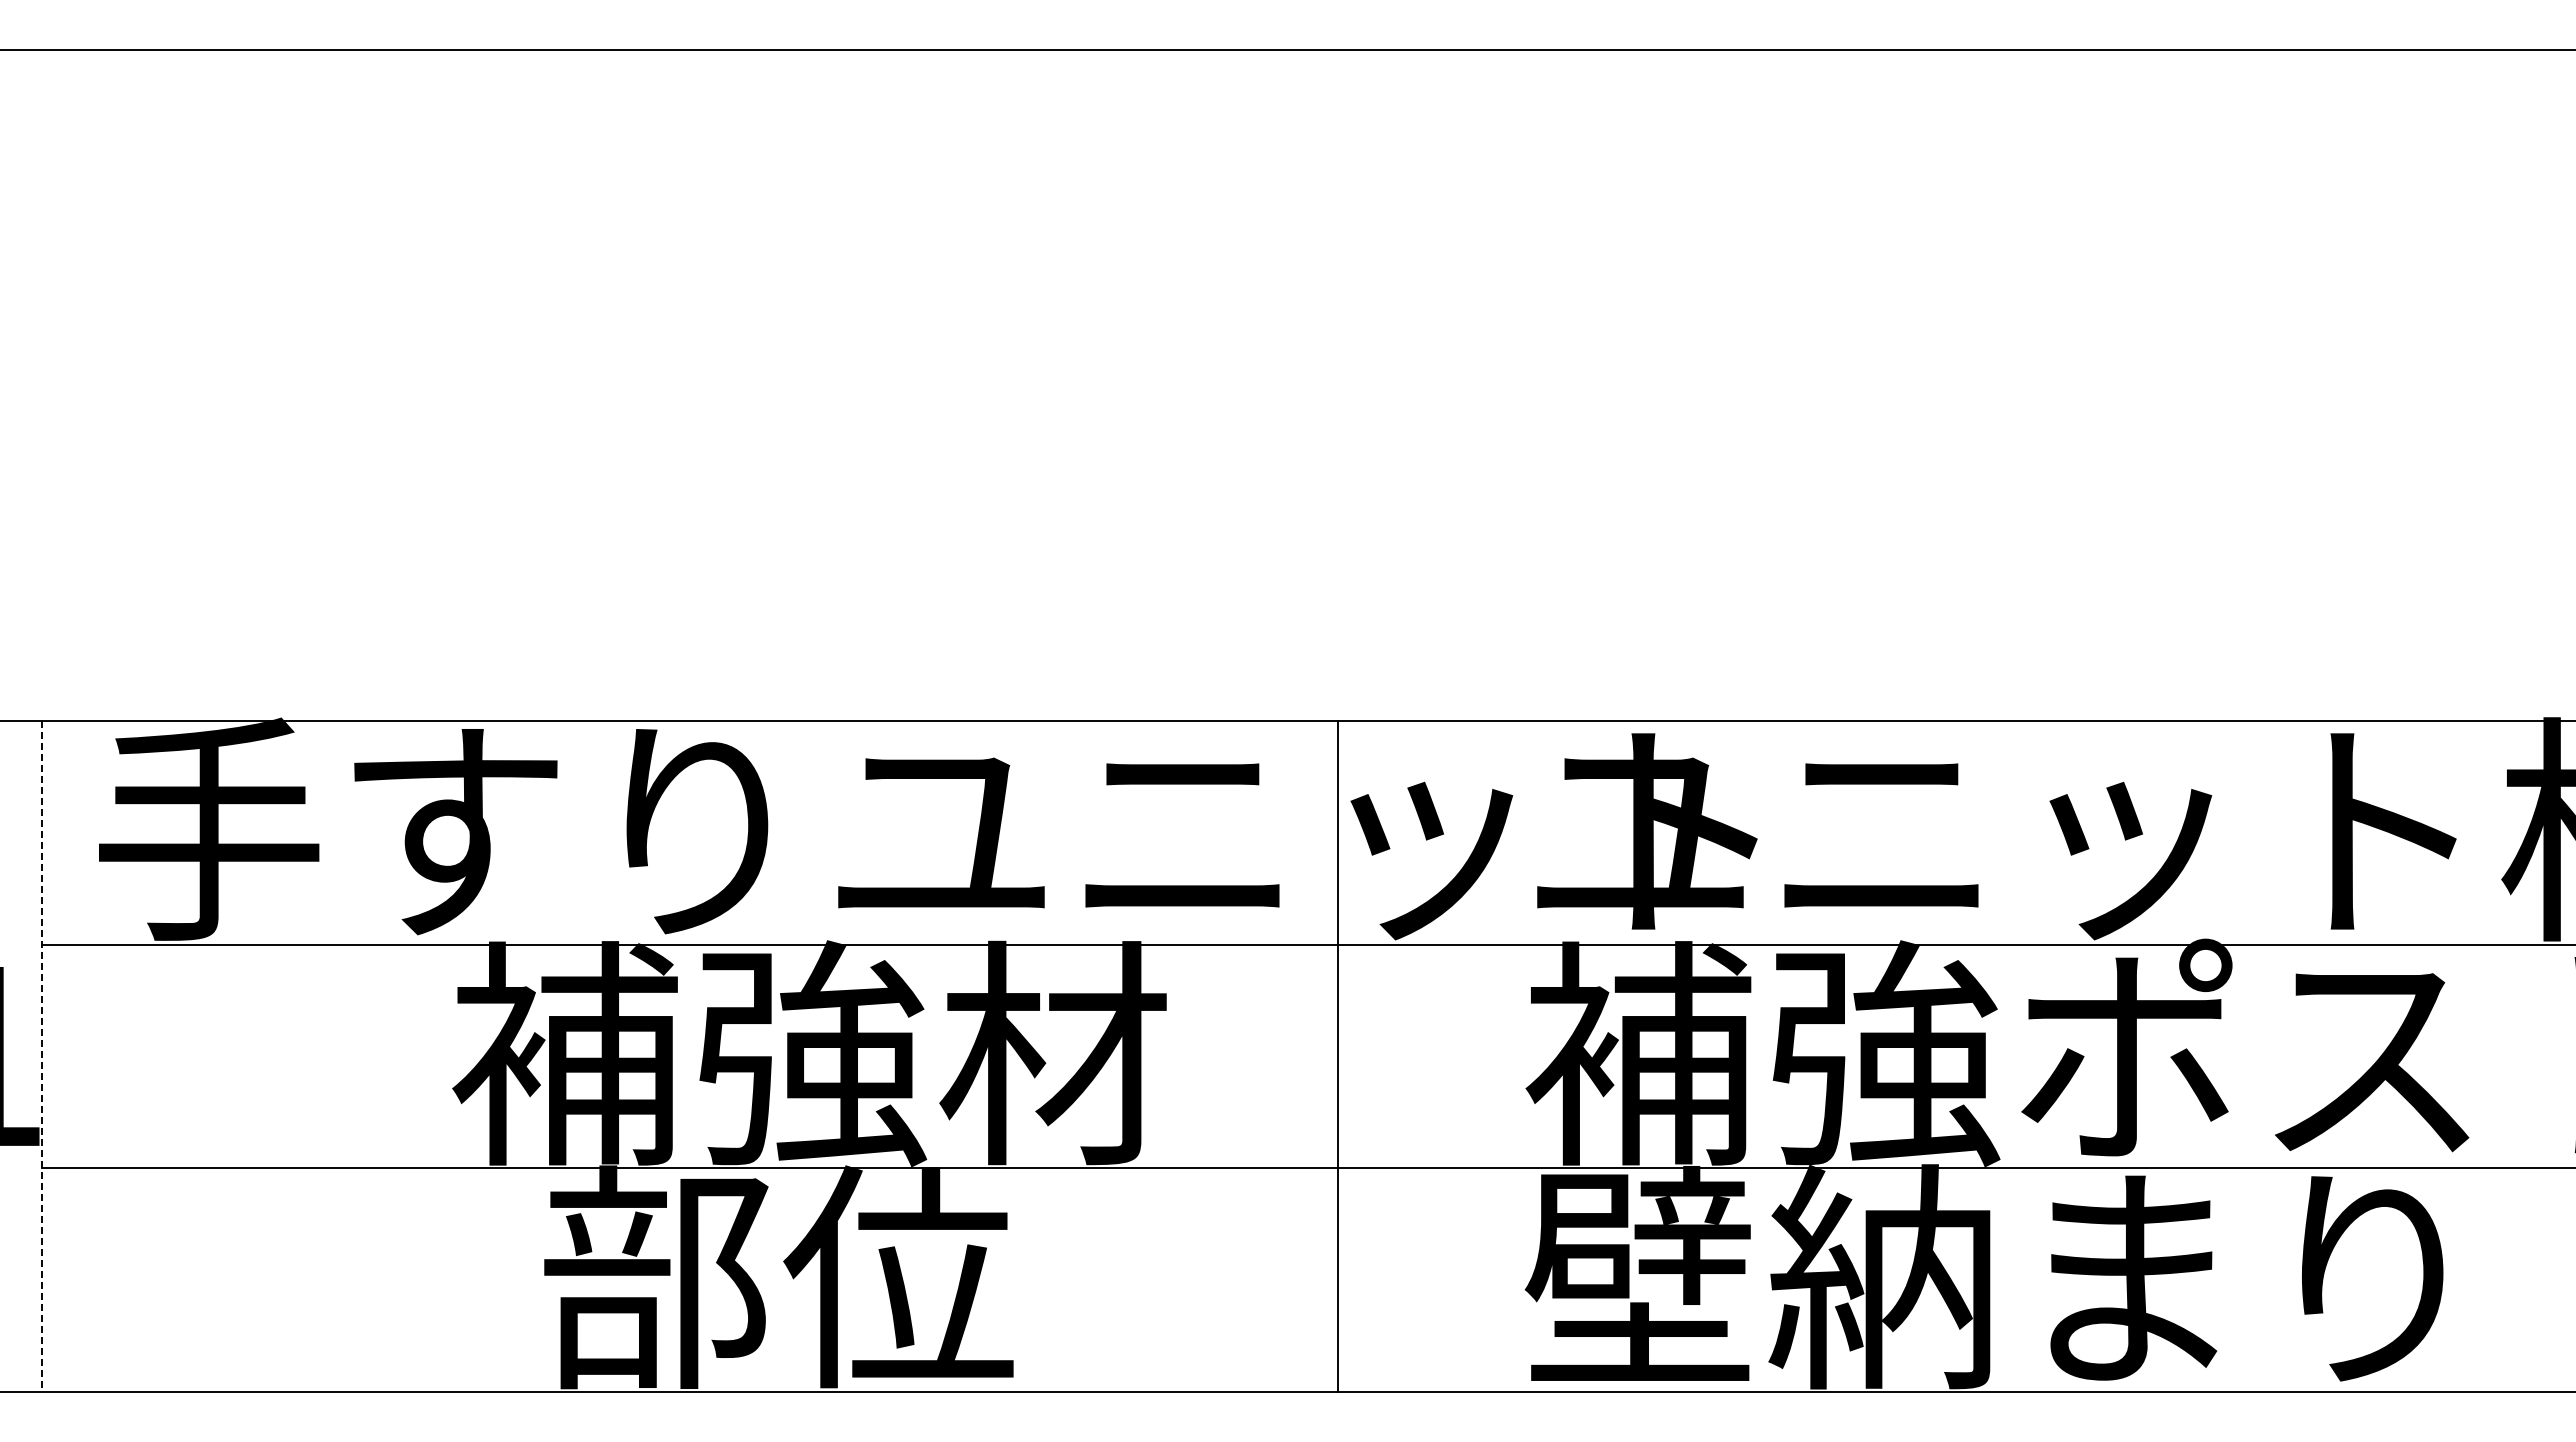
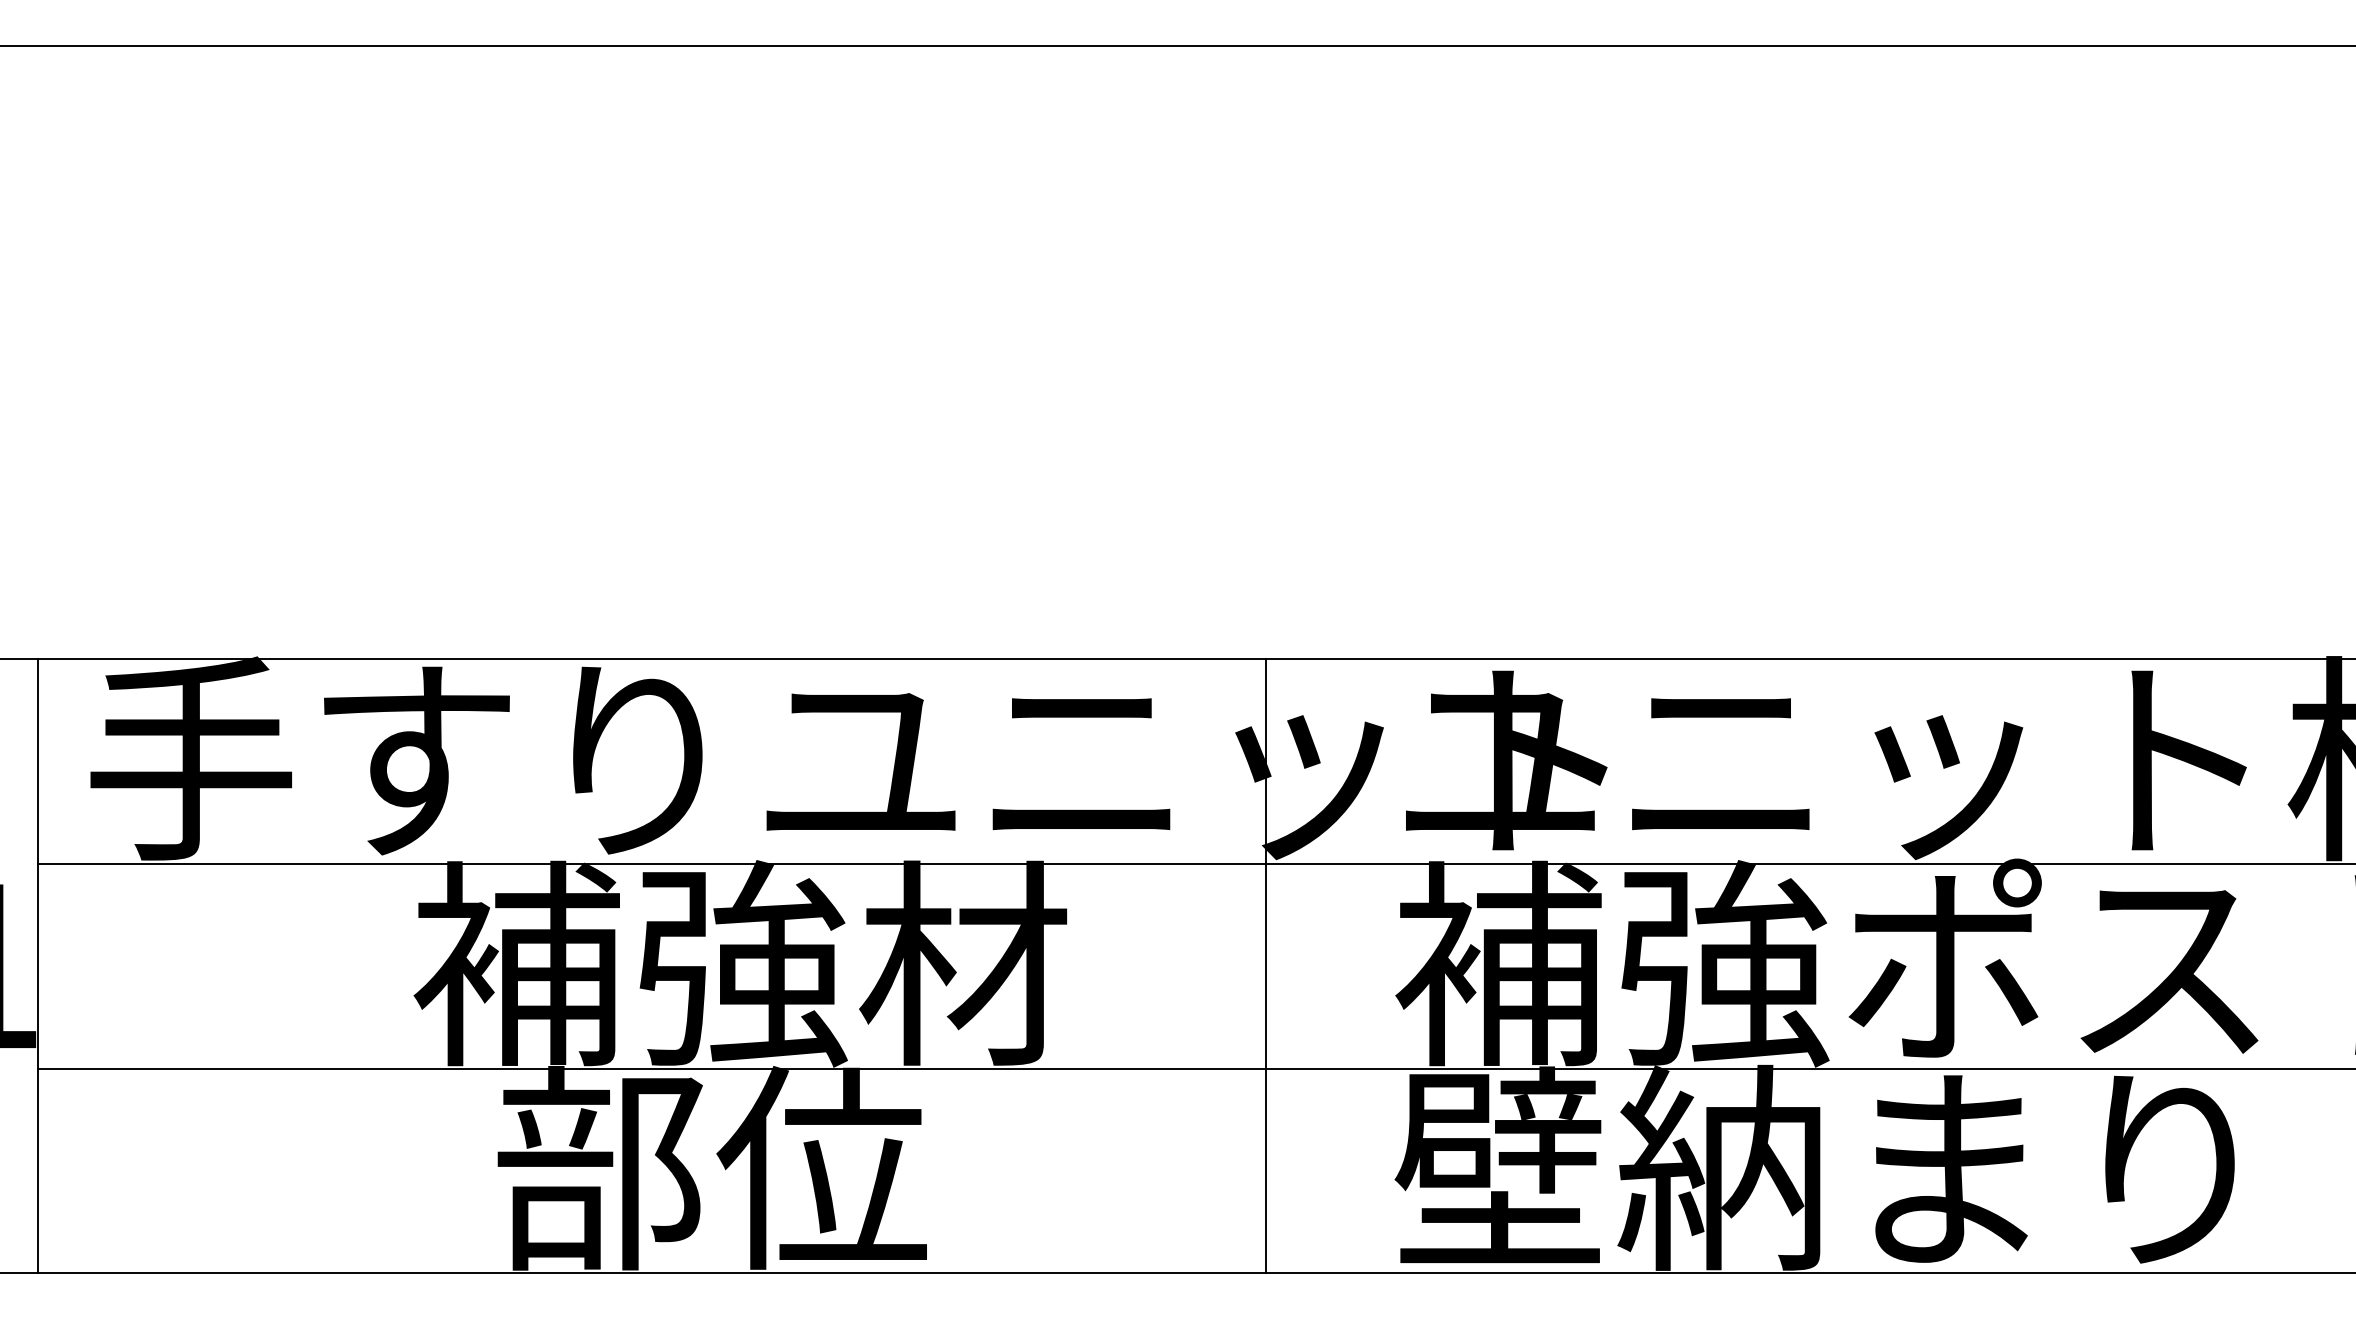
line: (42, 1056) -> (38, 966), dashed -> solid
line: (1337, 1056) -> (1265, 966), moved

